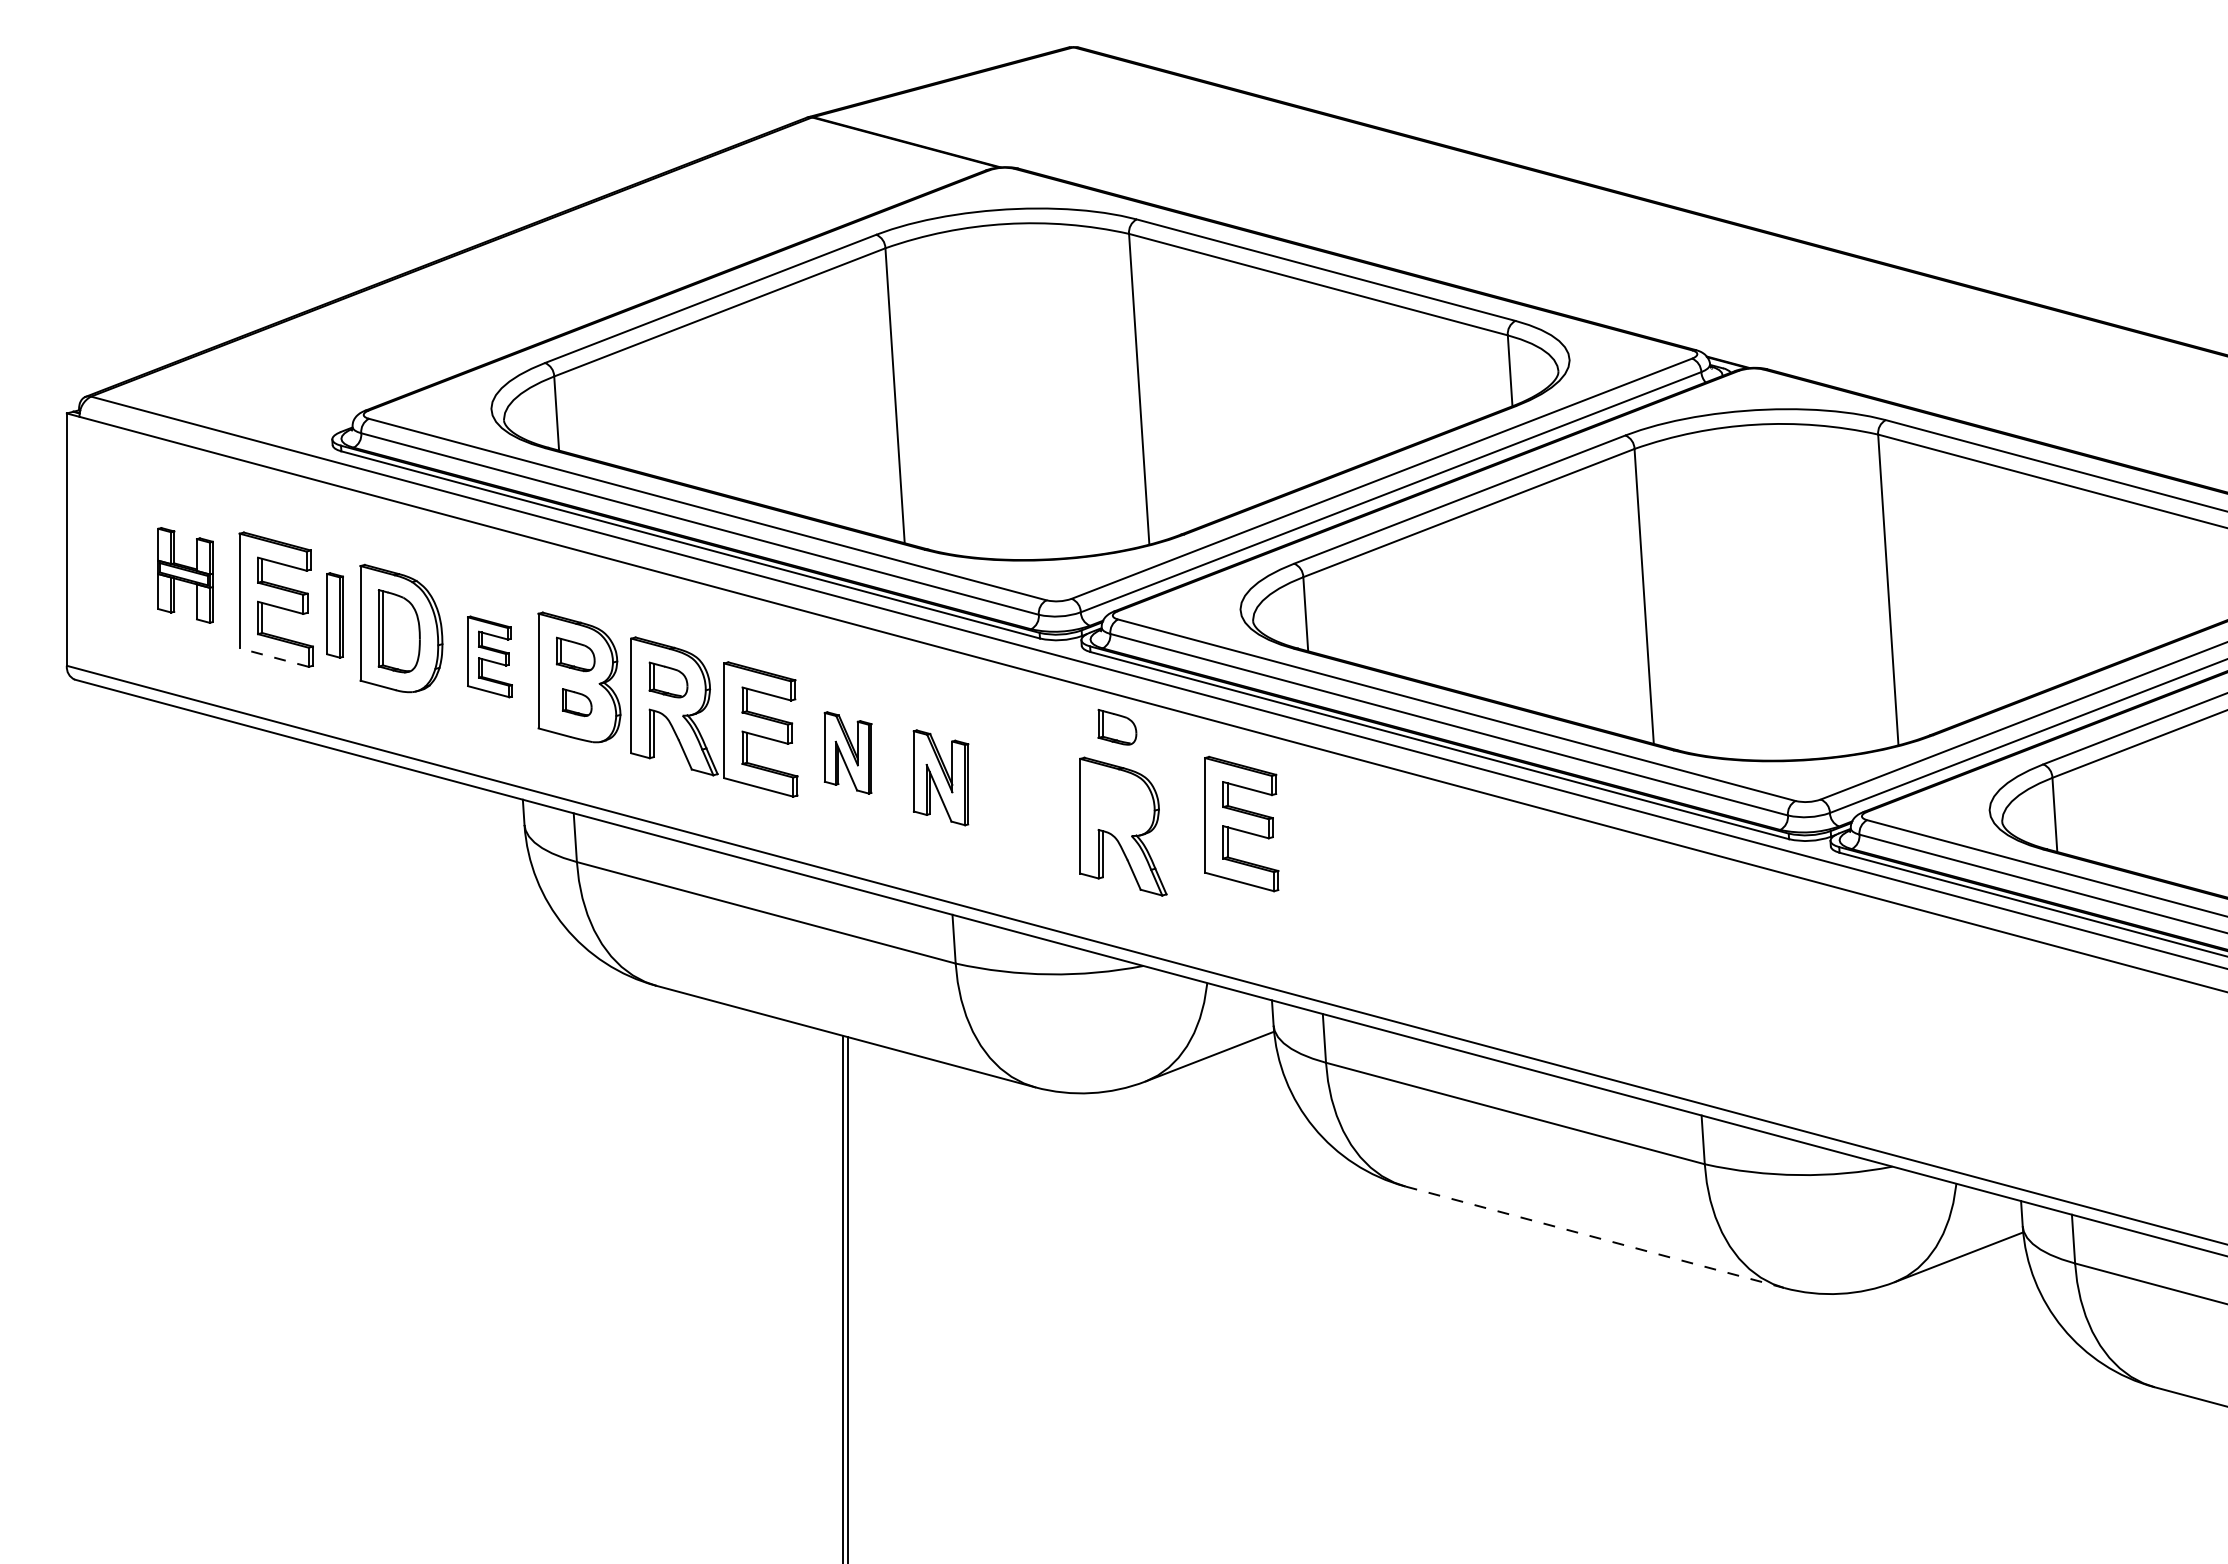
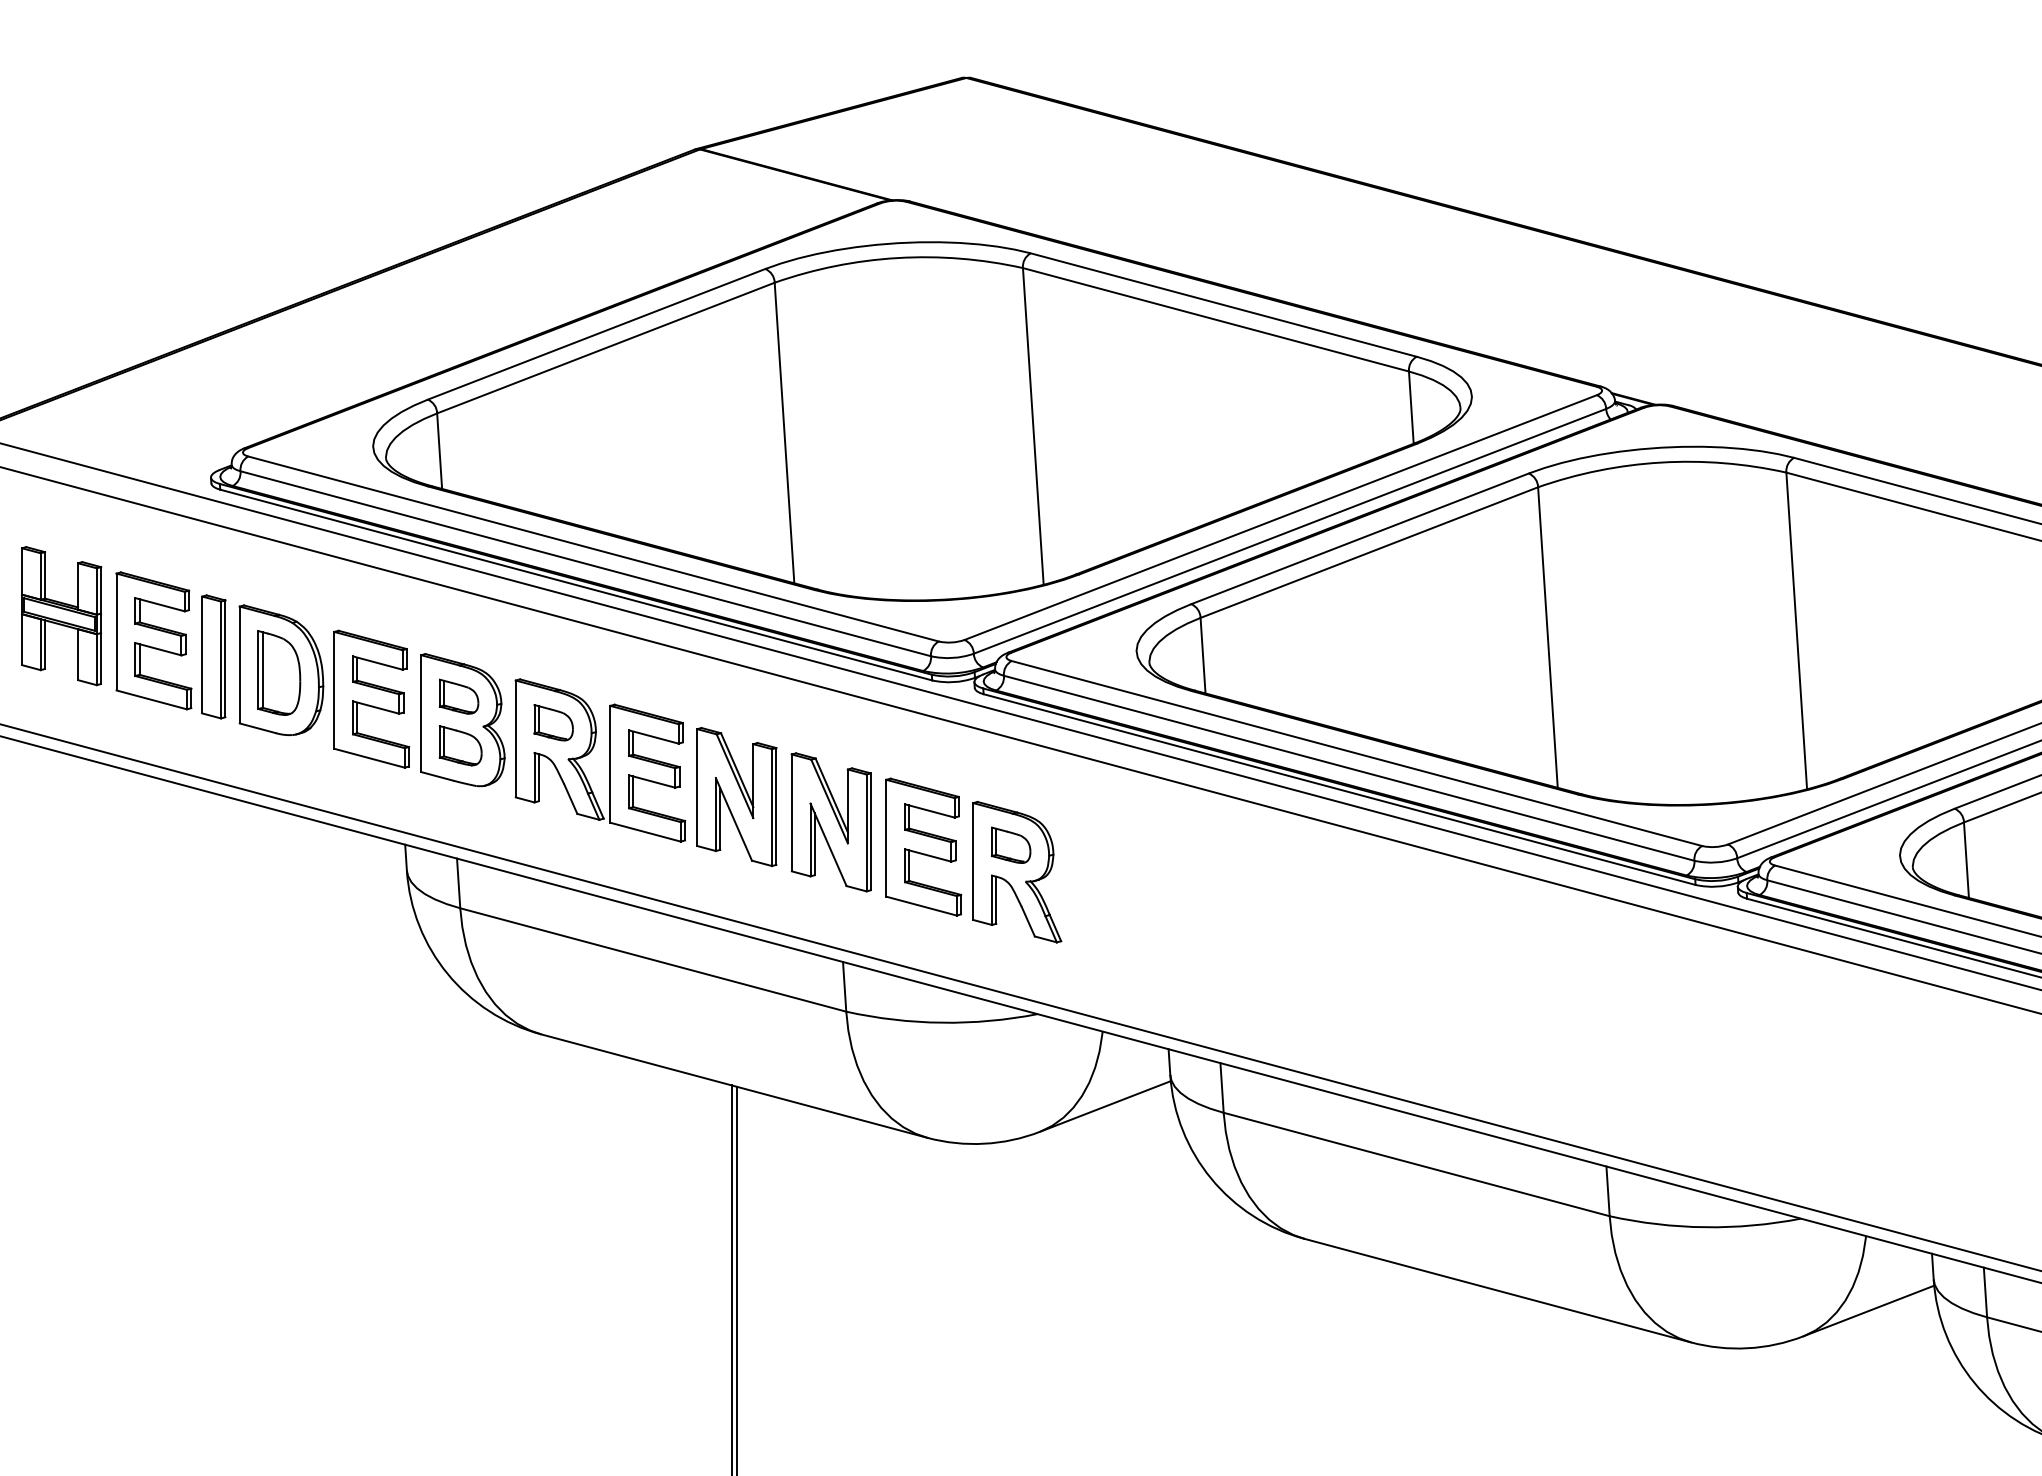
part: (185, 575) -> (61, 616), size x1.43
part: (334, 615) -> (213, 656), size x1.43
part: (489, 656) -> (371, 698), size x1.67
line: (274, 657) -> (152, 699), dashed -> solid
part: (576, 702) -> (459, 745), size x1.43
part: (1117, 727) -> (1011, 845), moved
part: (847, 752) -> (736, 796), size x1.67
part: (940, 777) -> (830, 822), size x1.43
part: (1241, 823) -> (923, 846), moved
line: (1595, 1237) -> (1498, 1290), dashed -> solid

